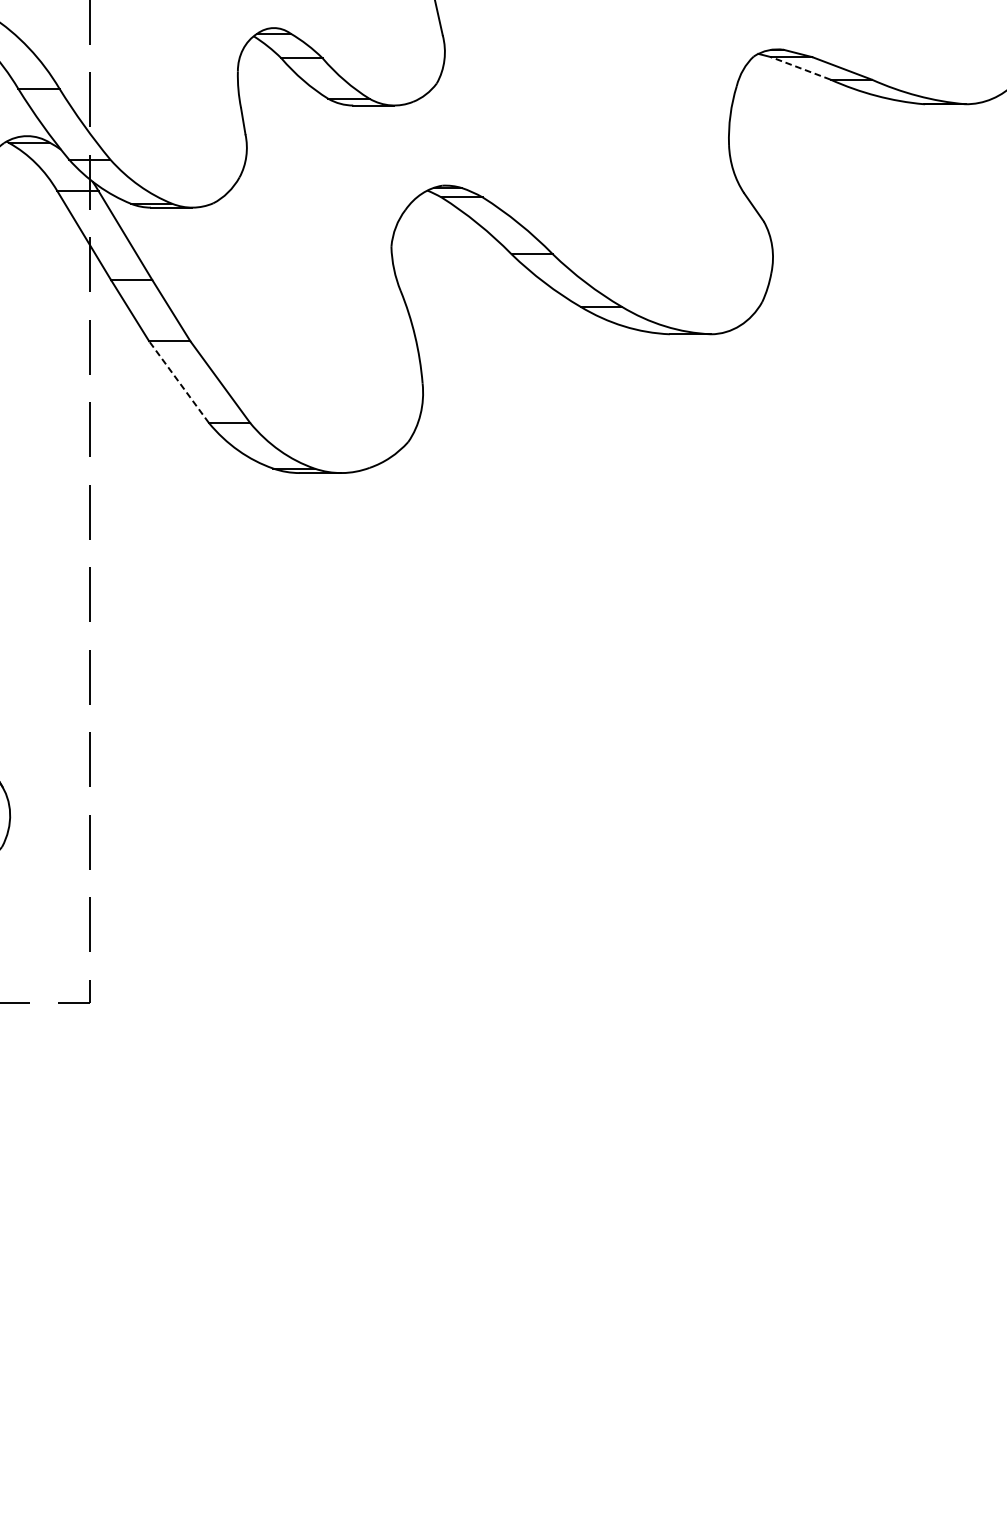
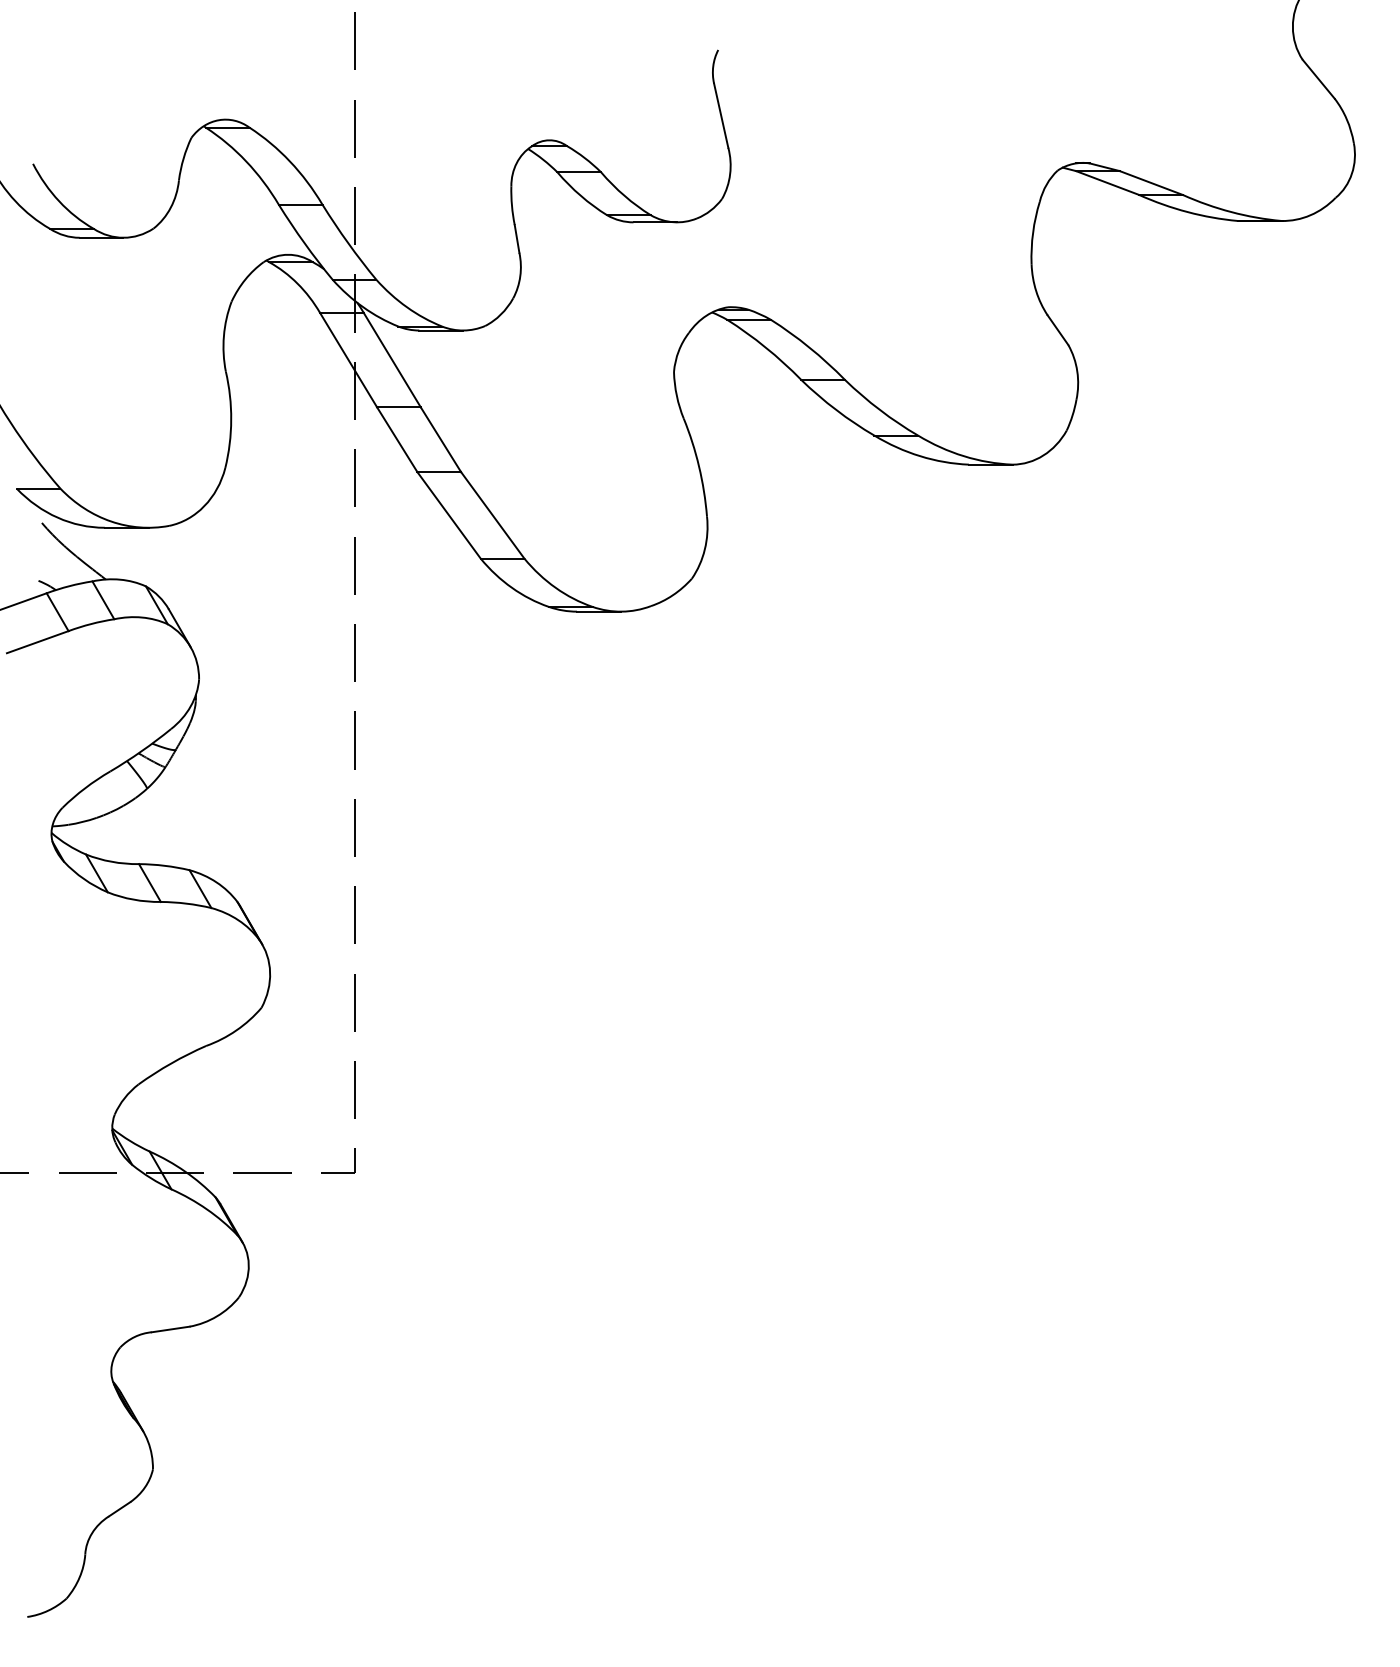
line: (800, 68) -> (1107, 183), dashed -> solid
line: (179, 382) -> (449, 515), dashed -> solid

